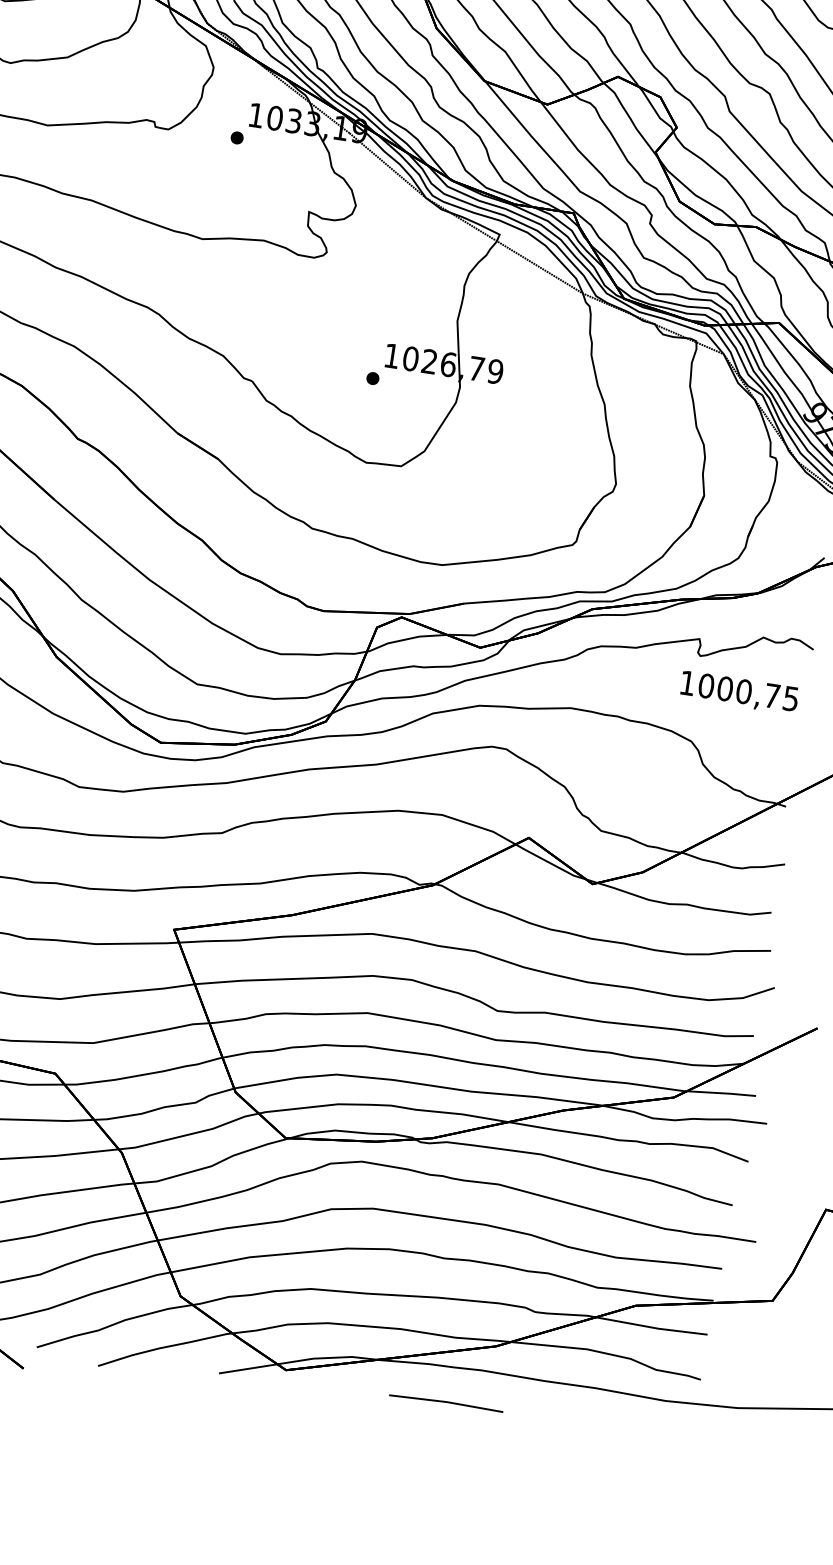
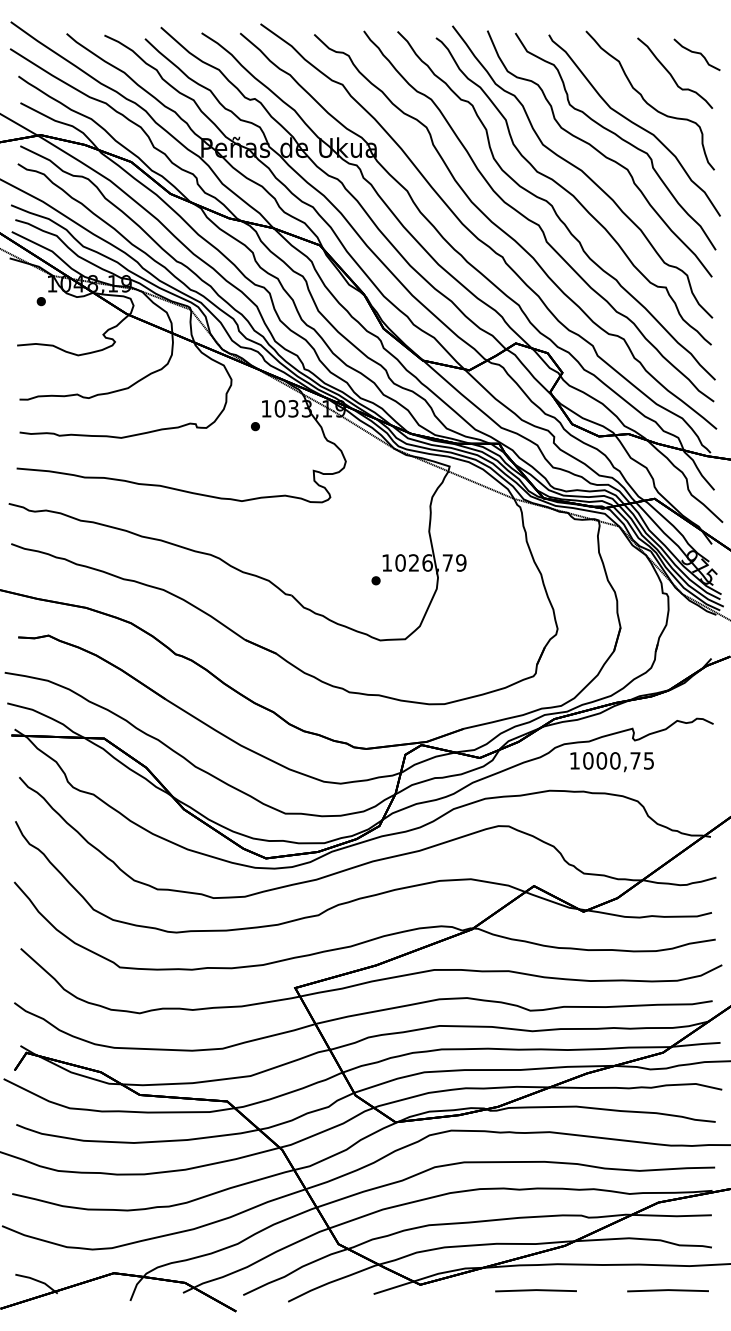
text: (738, 693) -> (611, 762), moved
line: (629, 1430) -> (667, 1290), added

